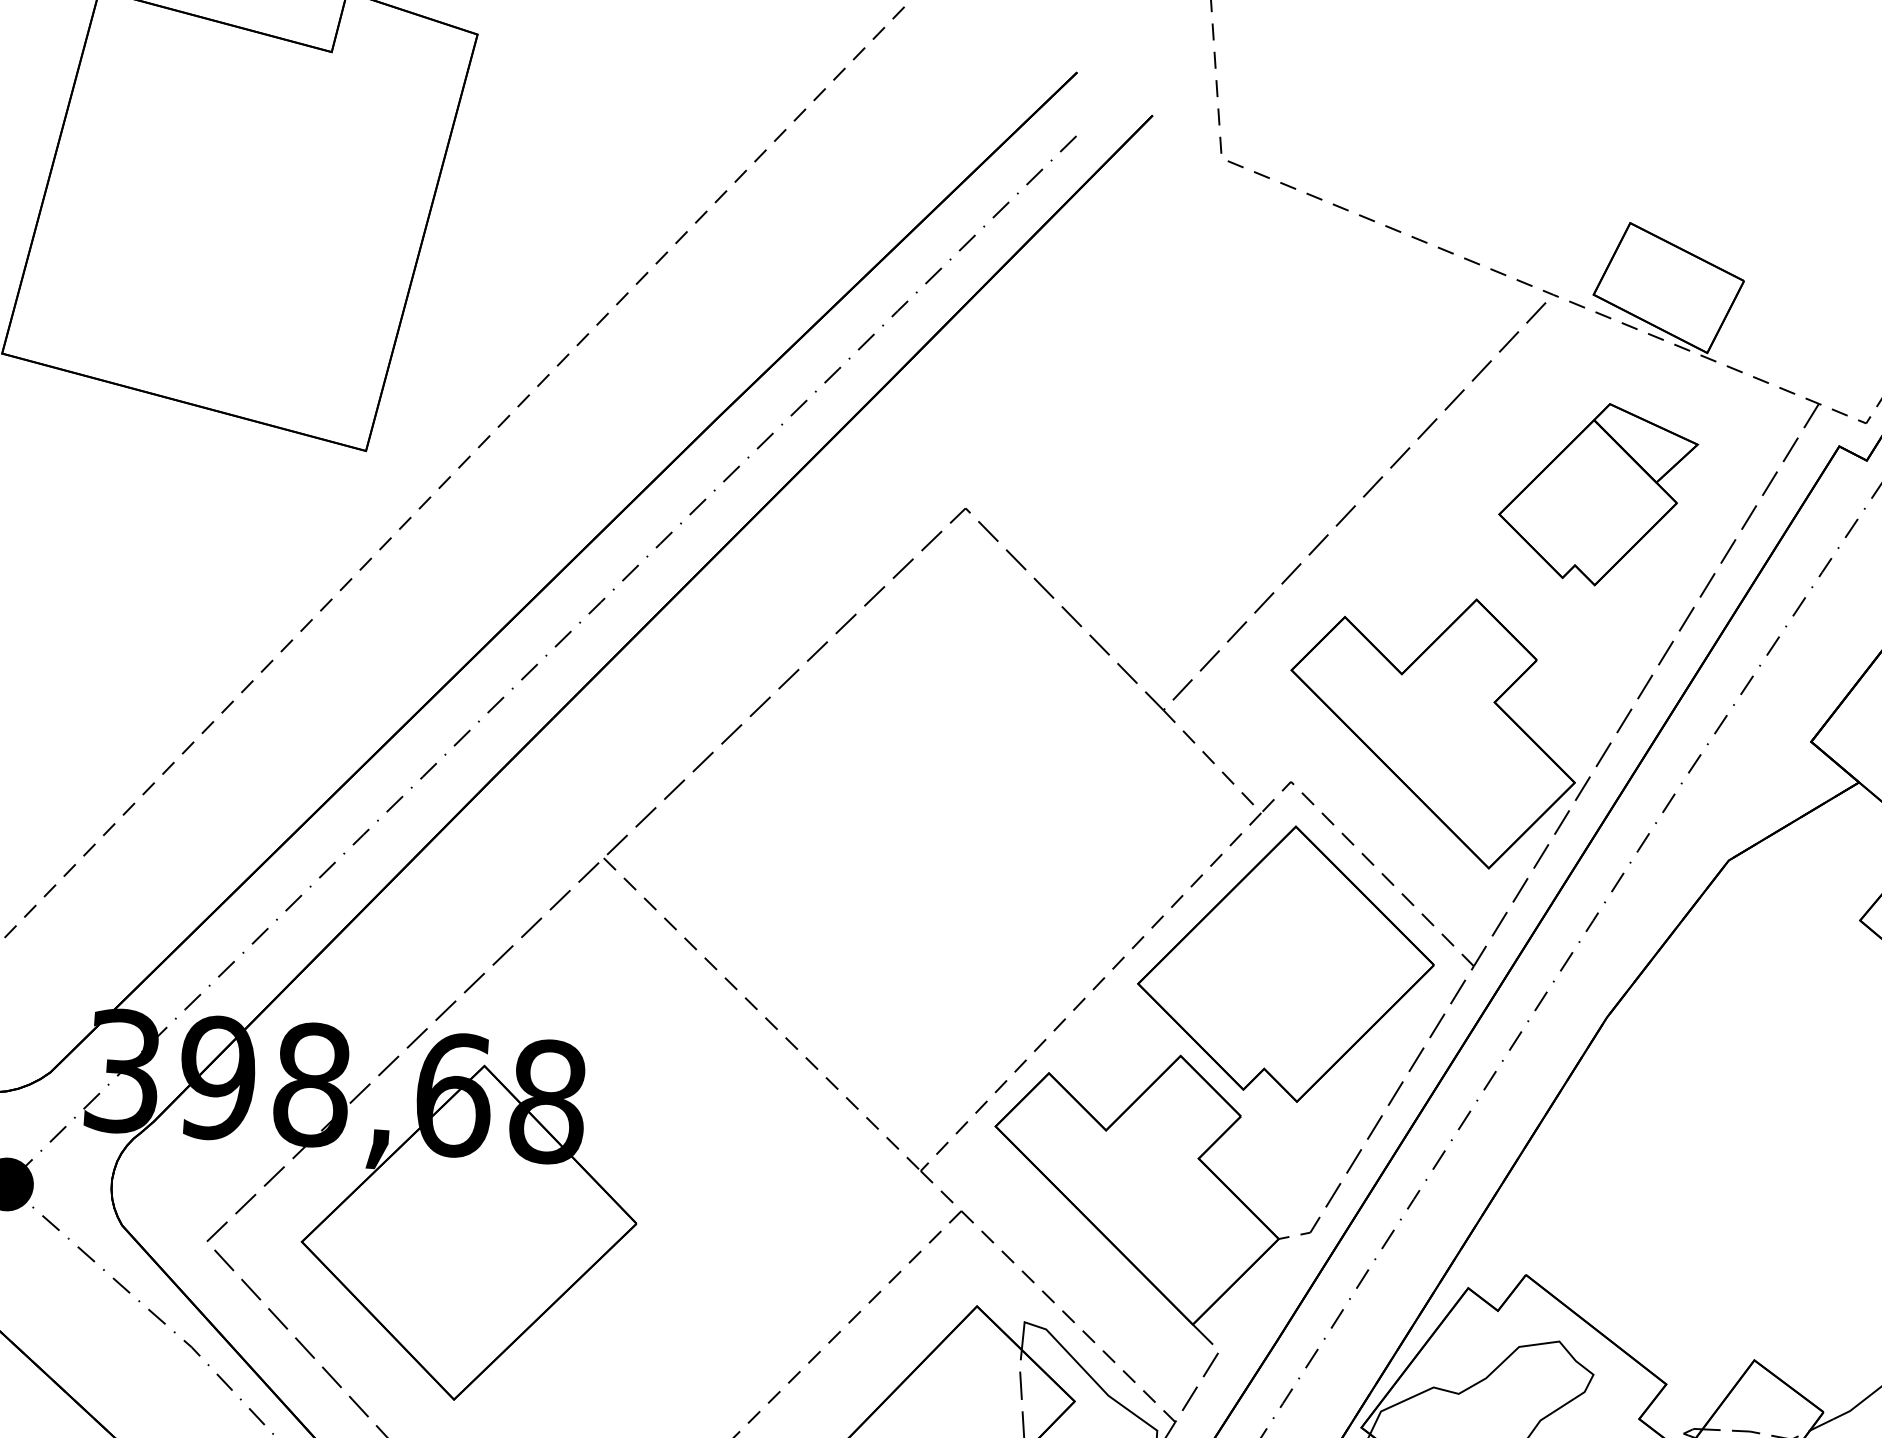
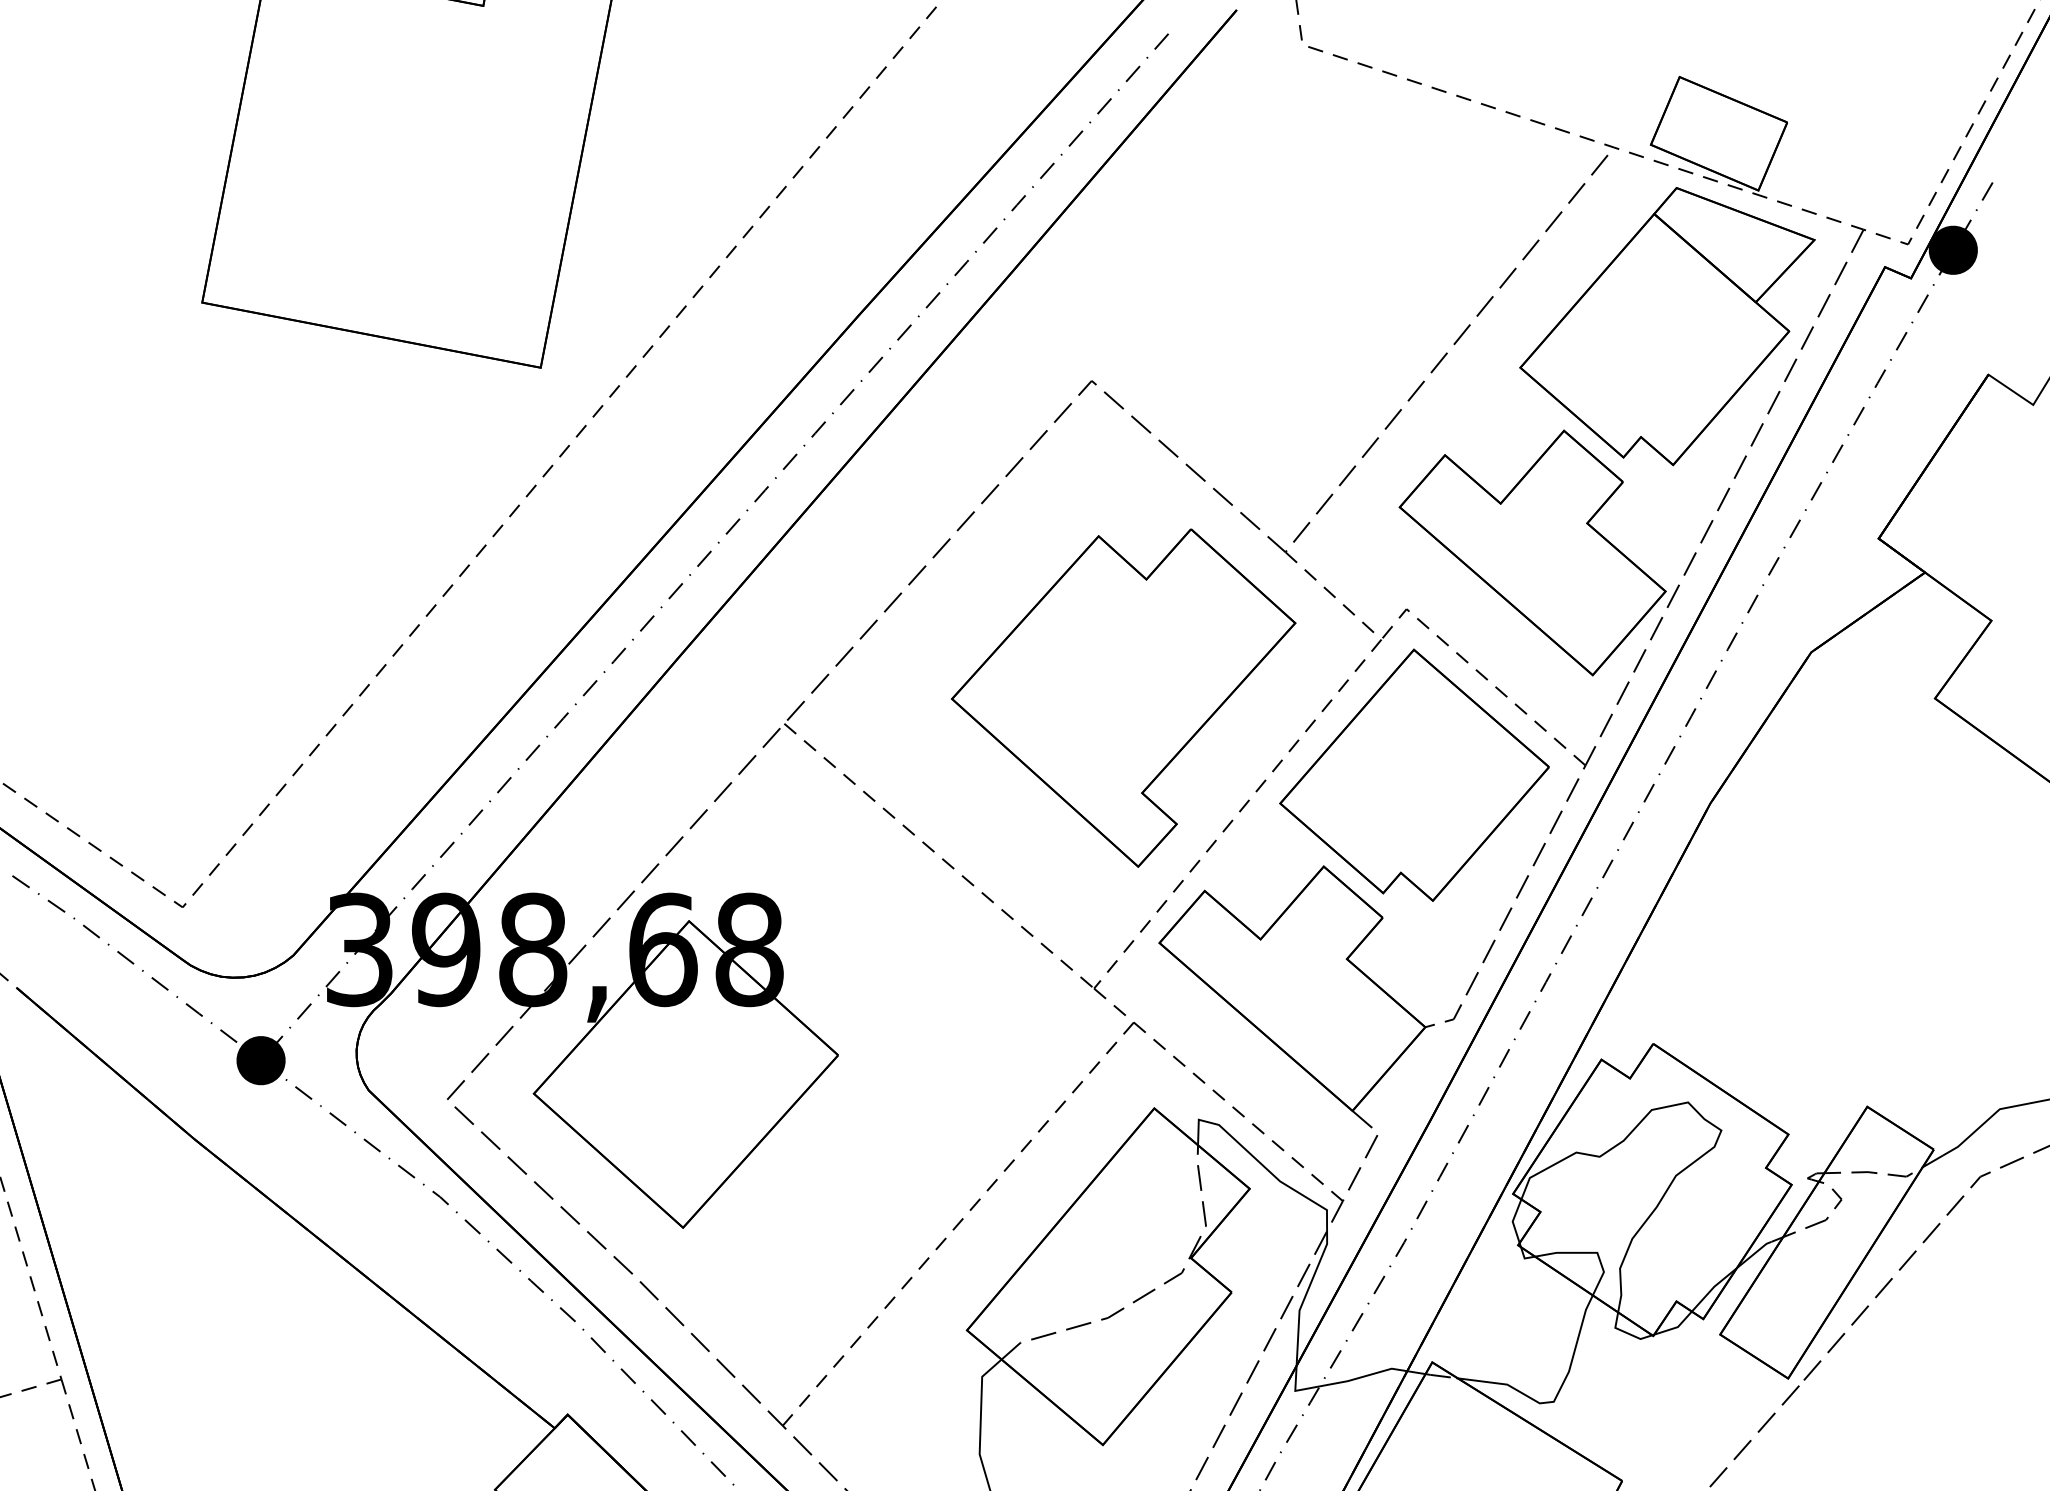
part: (1597, 494) -> (1667, 326), size x1.67
part: (975, 856) -> (1123, 697), added

